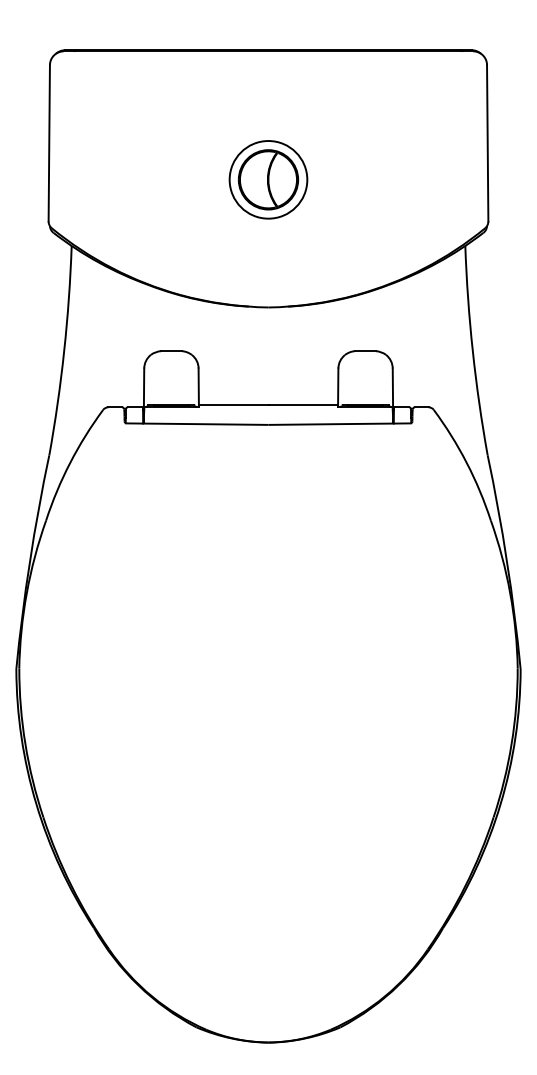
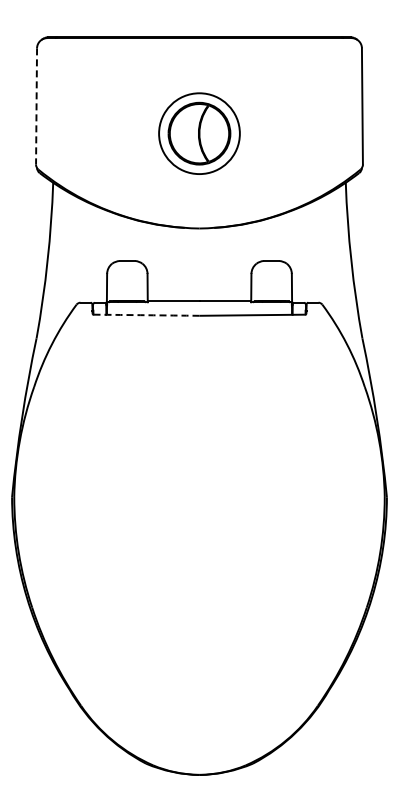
line: (49, 143) -> (36, 106), solid -> dashed
part: (268, 179) -> (199, 133), size x1.4
arc: (197, 424) -> (146, 315), solid -> dashed

